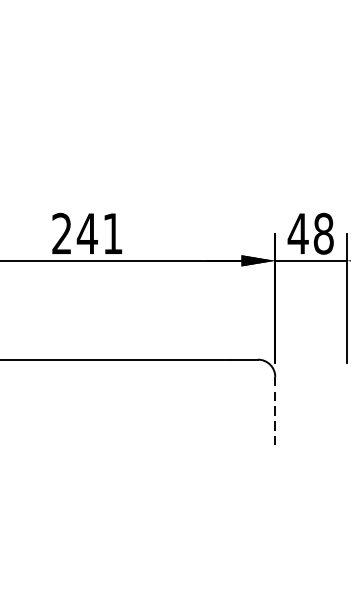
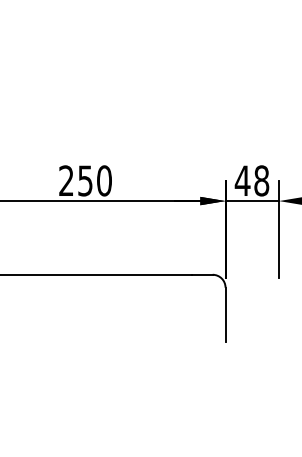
text: (99, 233) -> (94, 180), 241 -> 250
line: (275, 414) -> (225, 315), dashed -> solid

